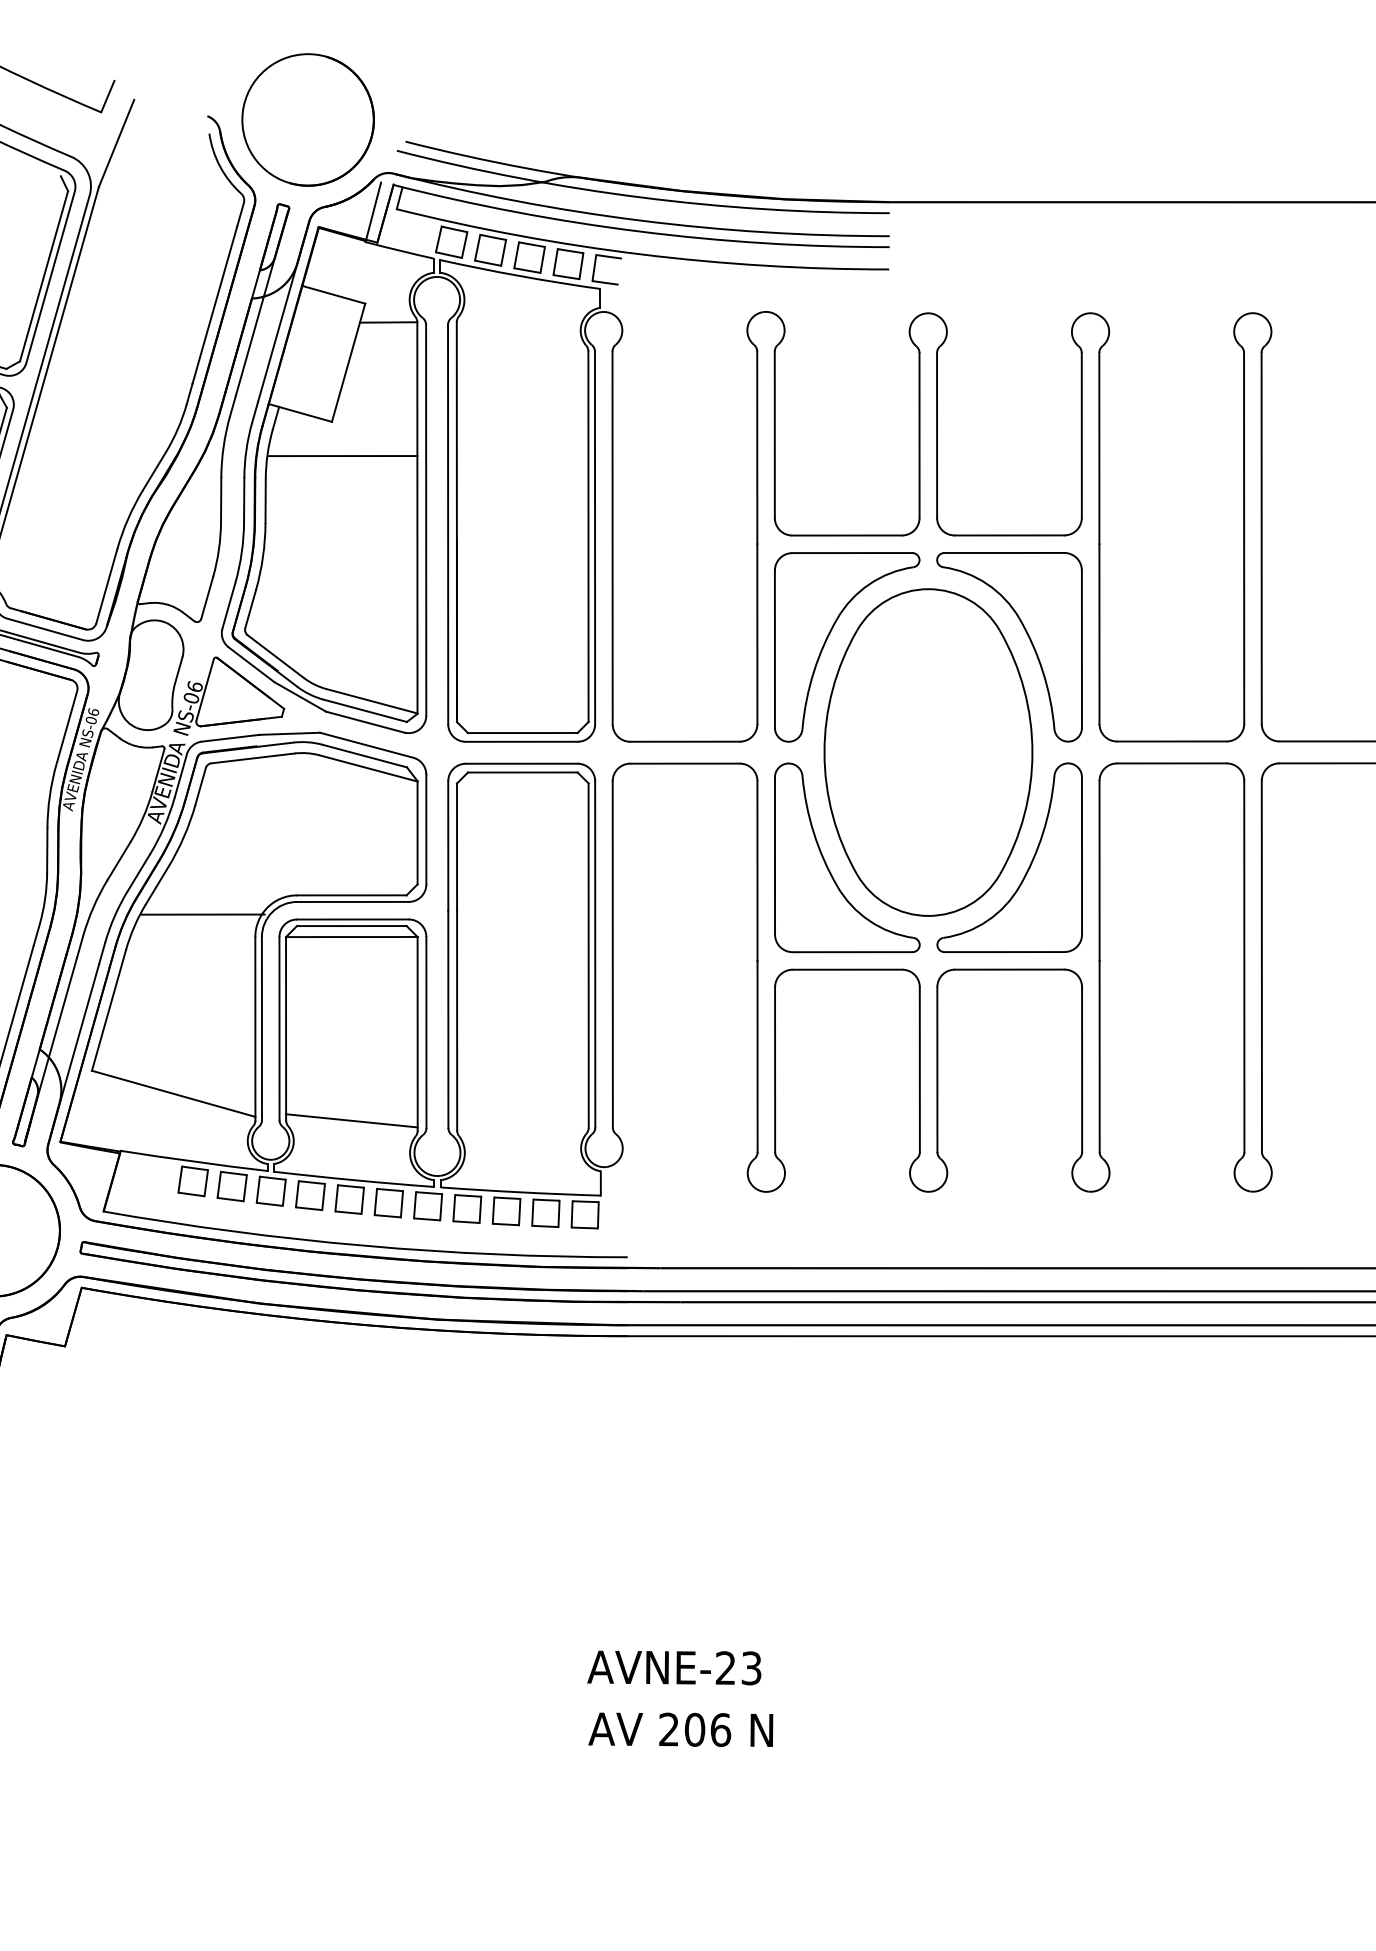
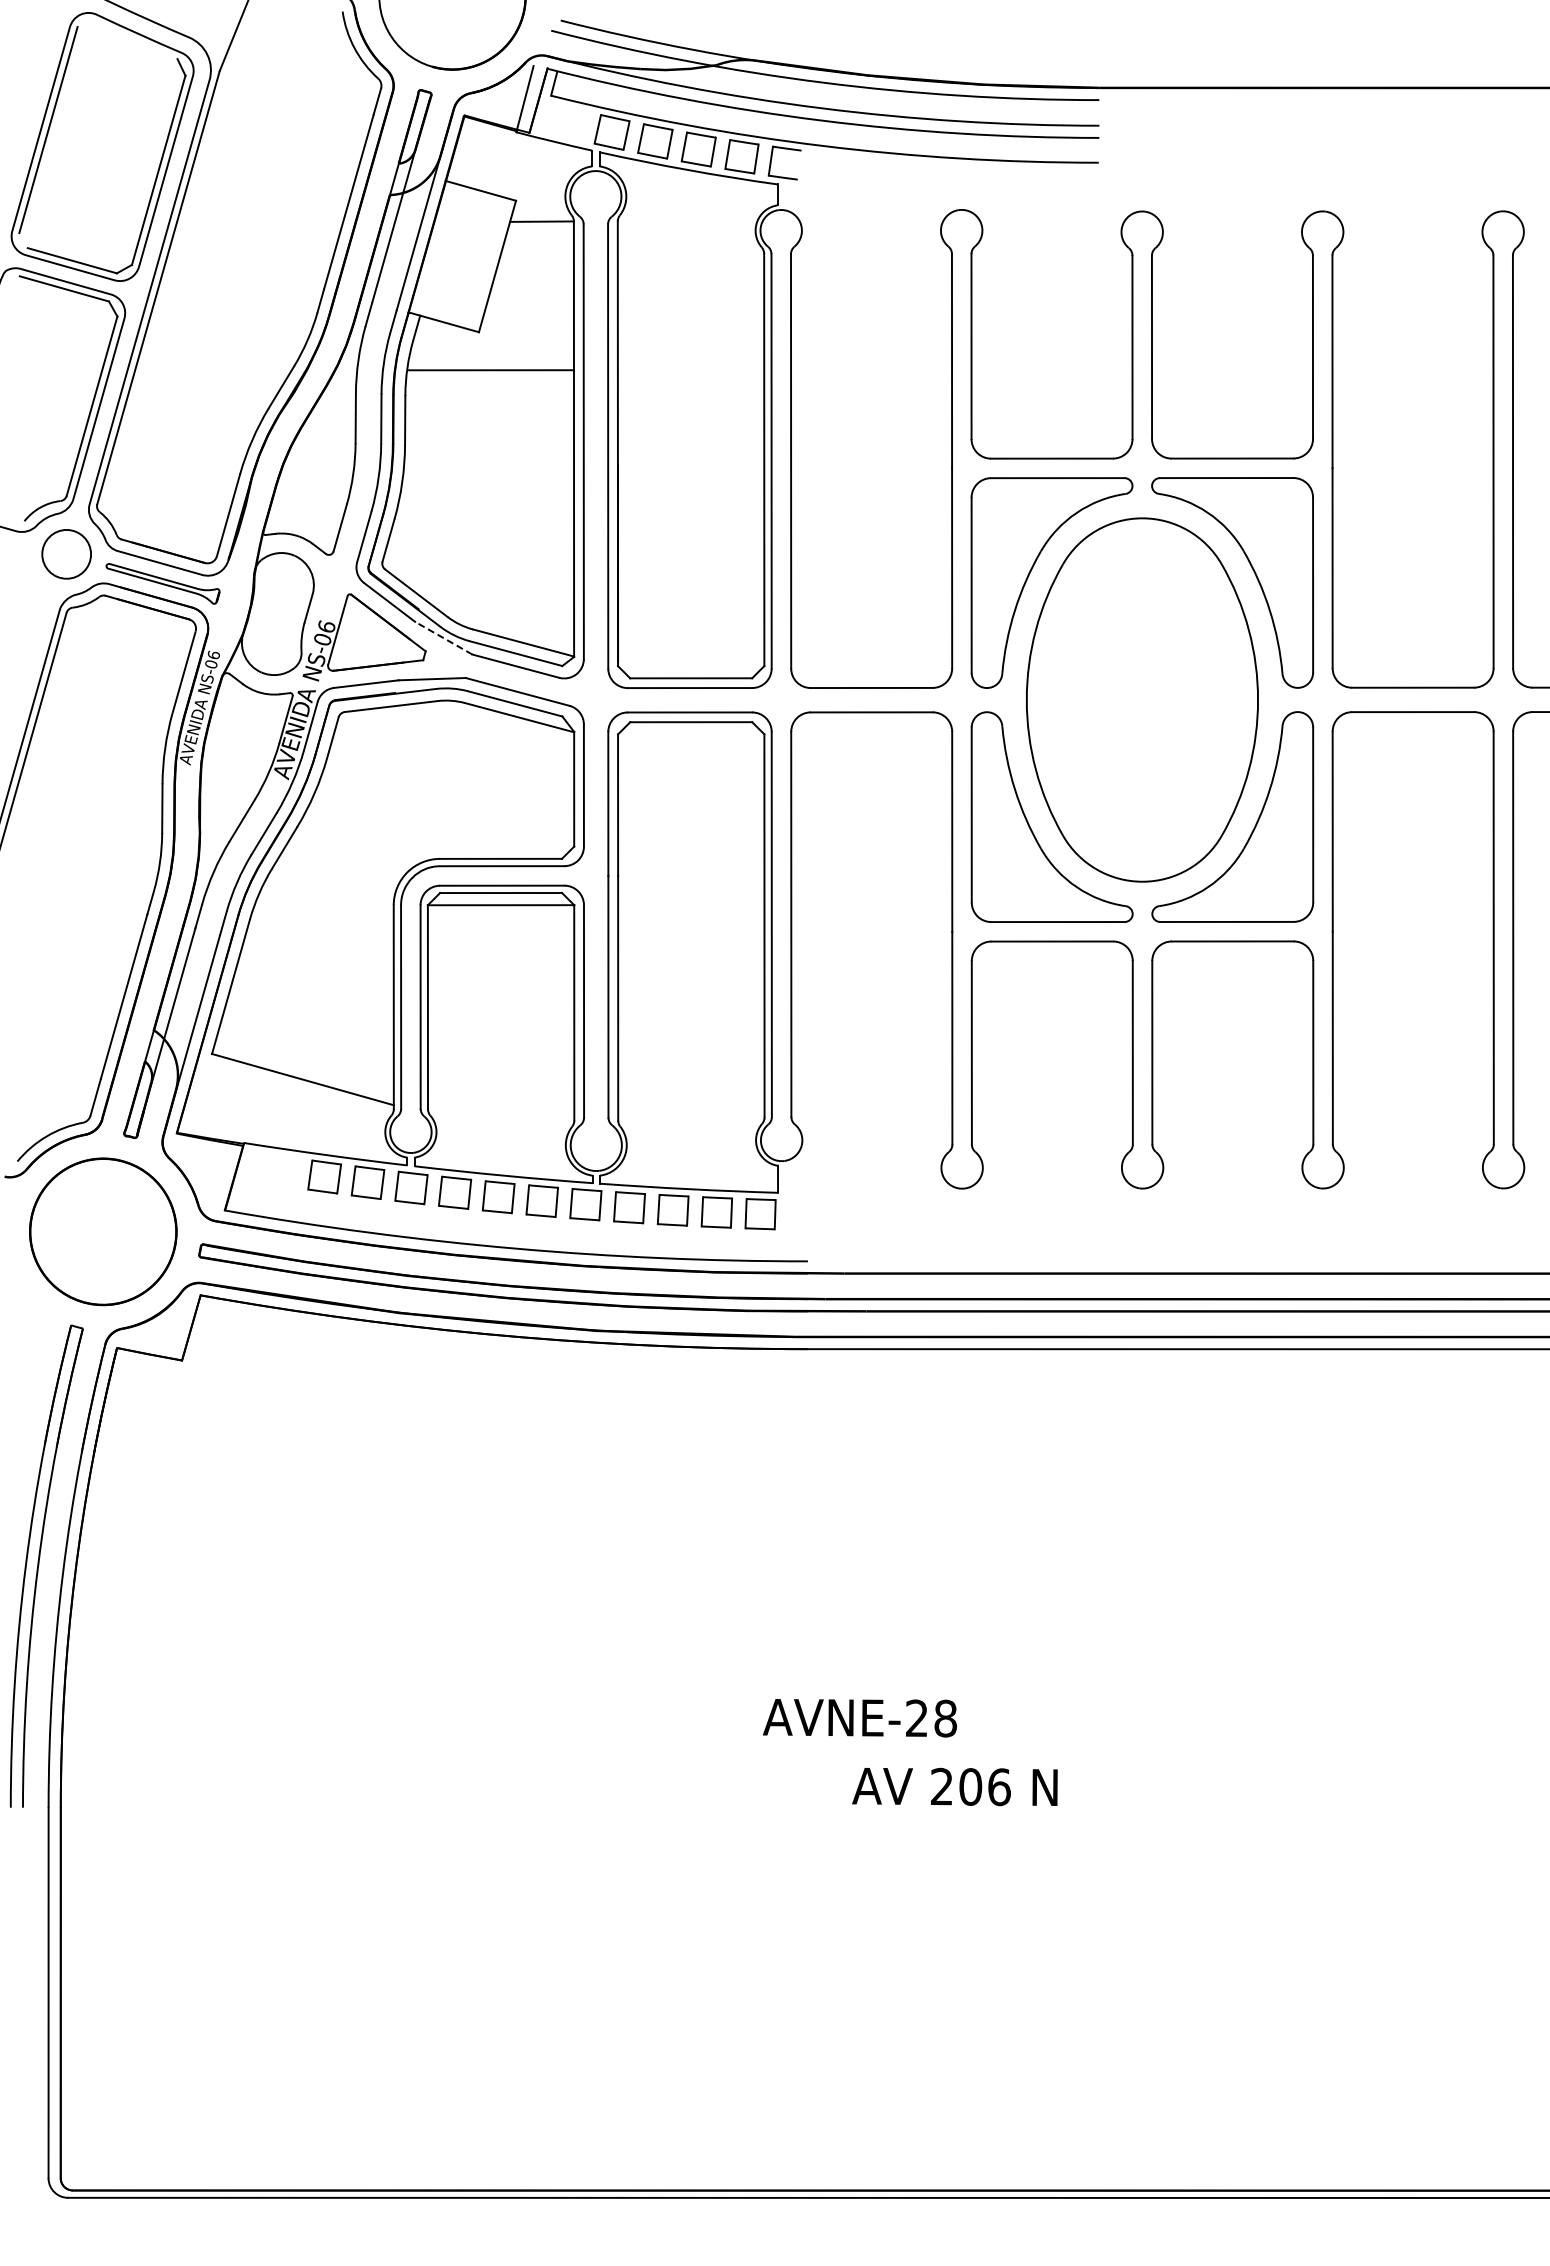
line: (300, 697) -> (443, 638), solid -> dashed
line: (202, 914) -> (335, 880), removed
line: (351, 1120) -> (500, 1109), removed
text: (751, 1668) -> (945, 1718), AVNE-23 -> AVNE-28
text: (680, 1729) -> (954, 1786), moved

